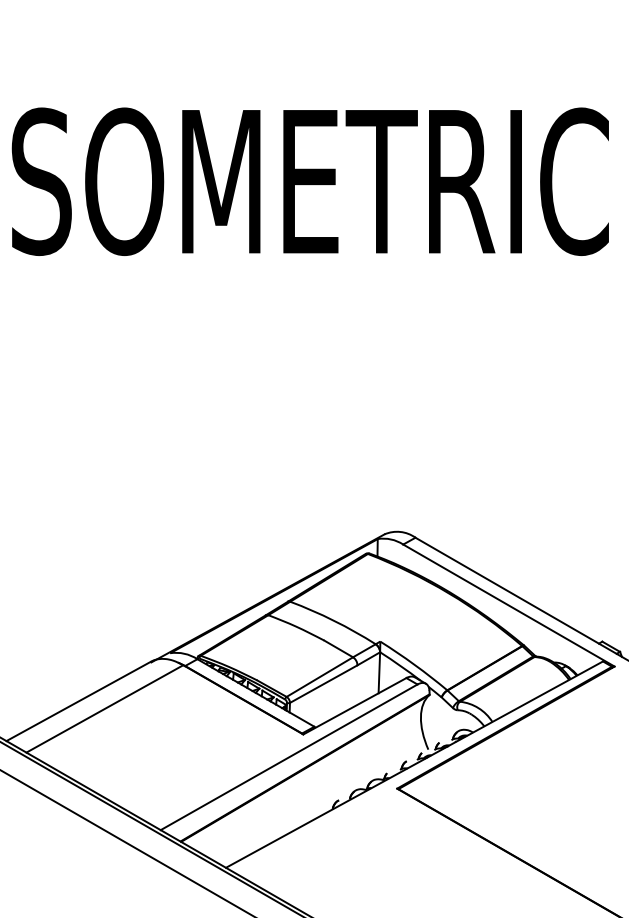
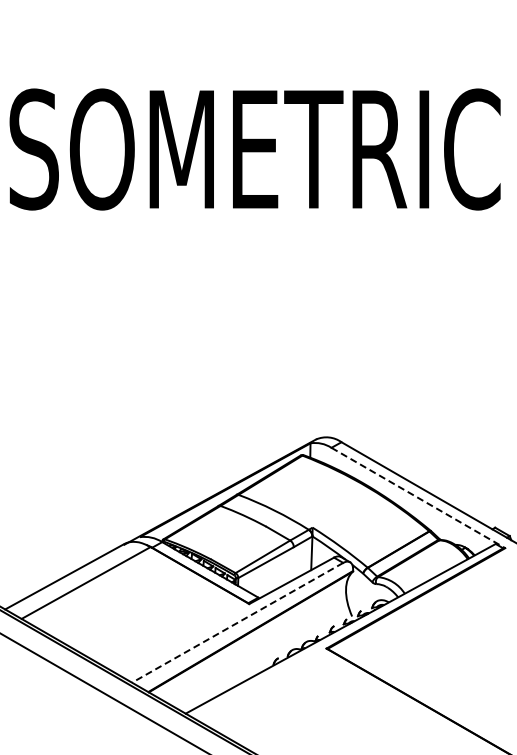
line: (509, 606) -> (418, 498), solid -> dashed
line: (288, 758) -> (237, 623), solid -> dashed

